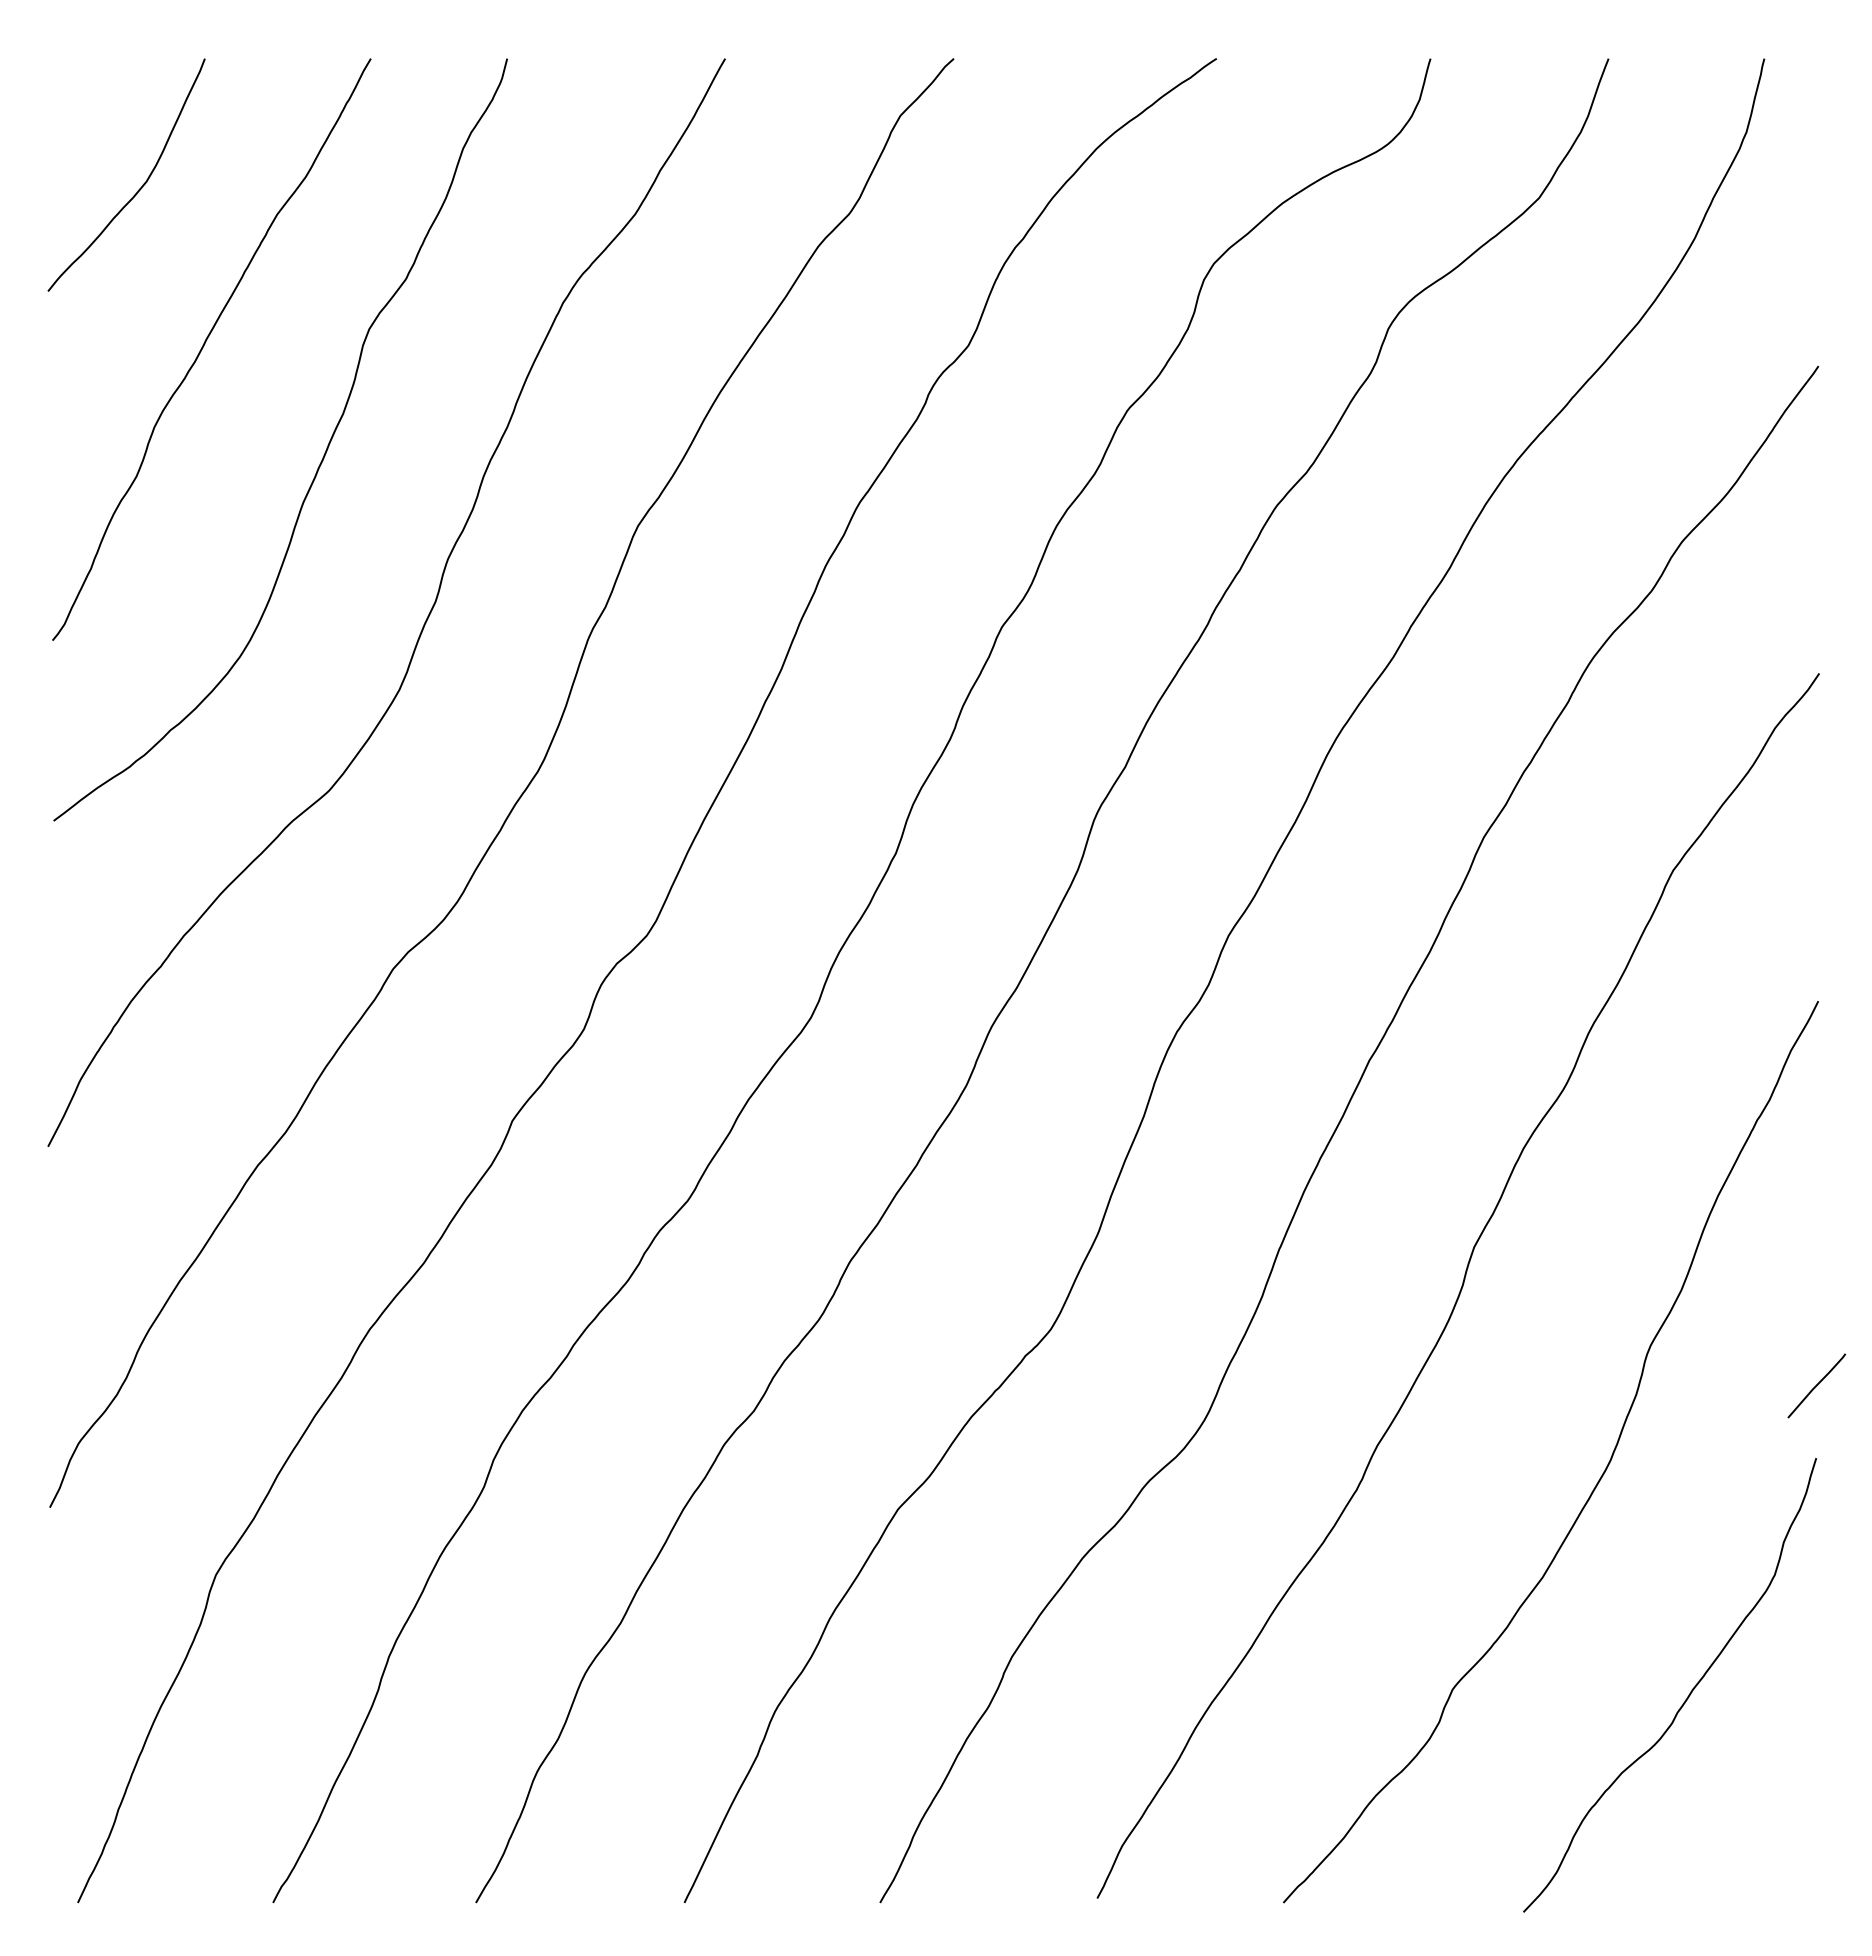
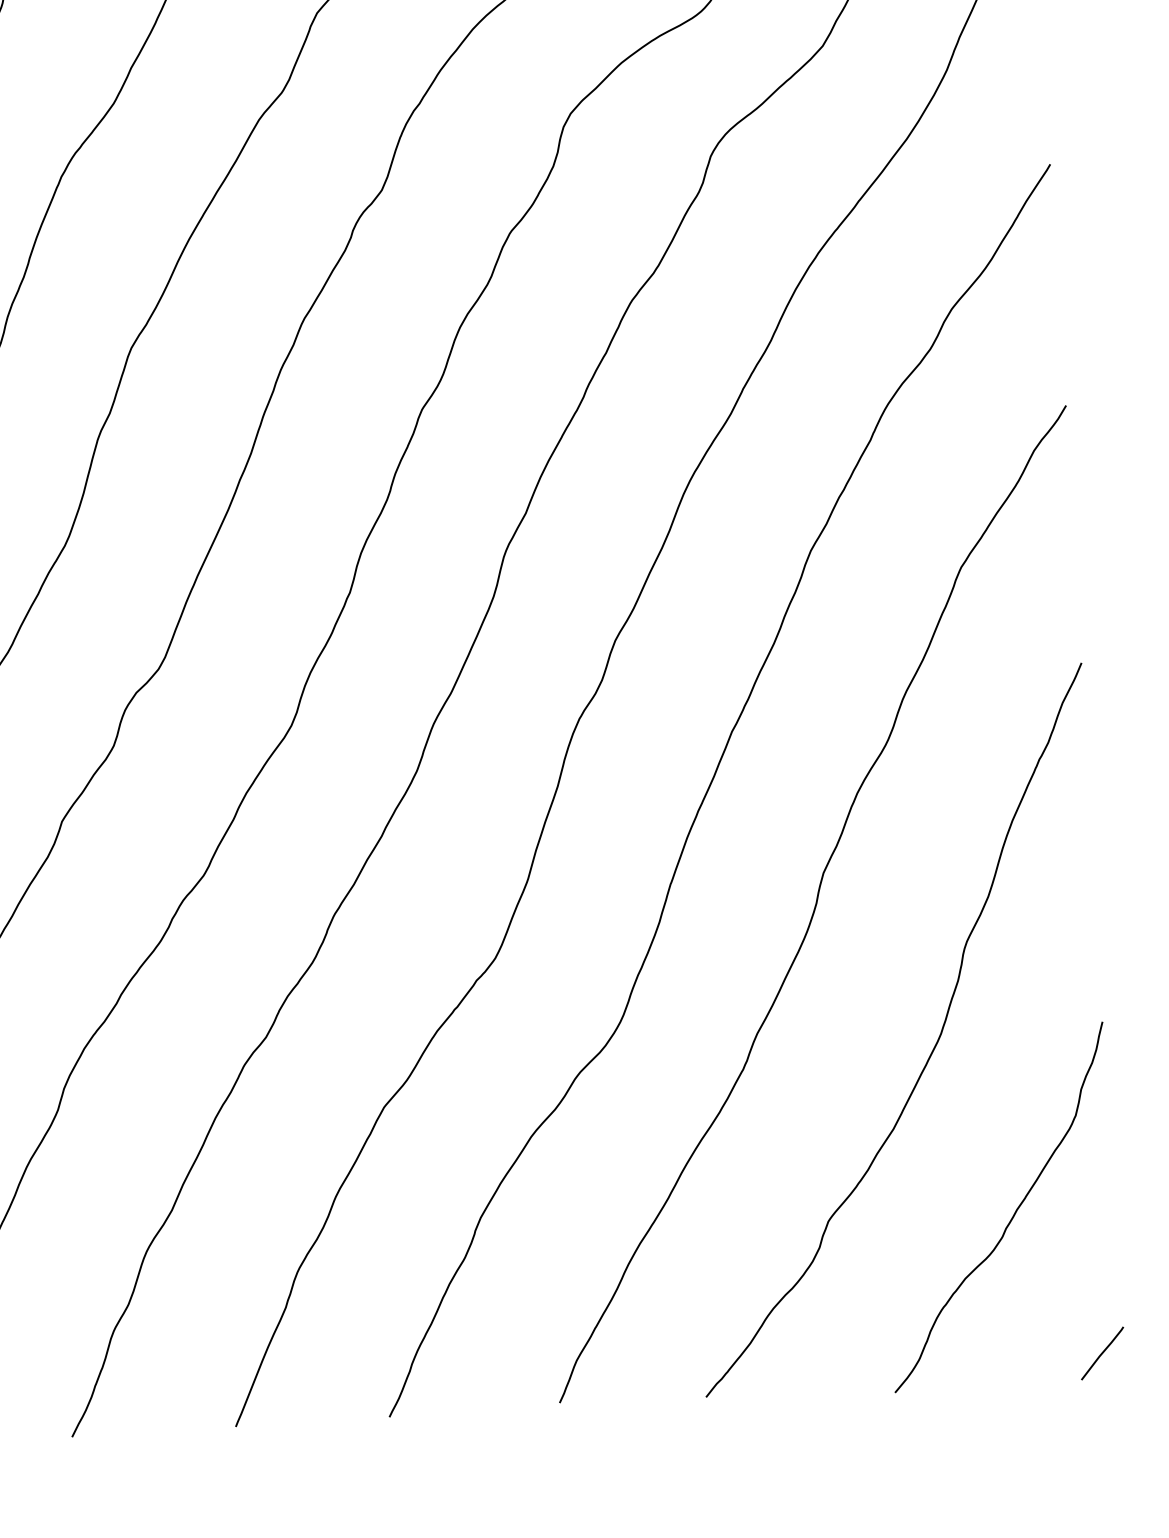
line: (1816, 1385) -> (1102, 1353), moved

